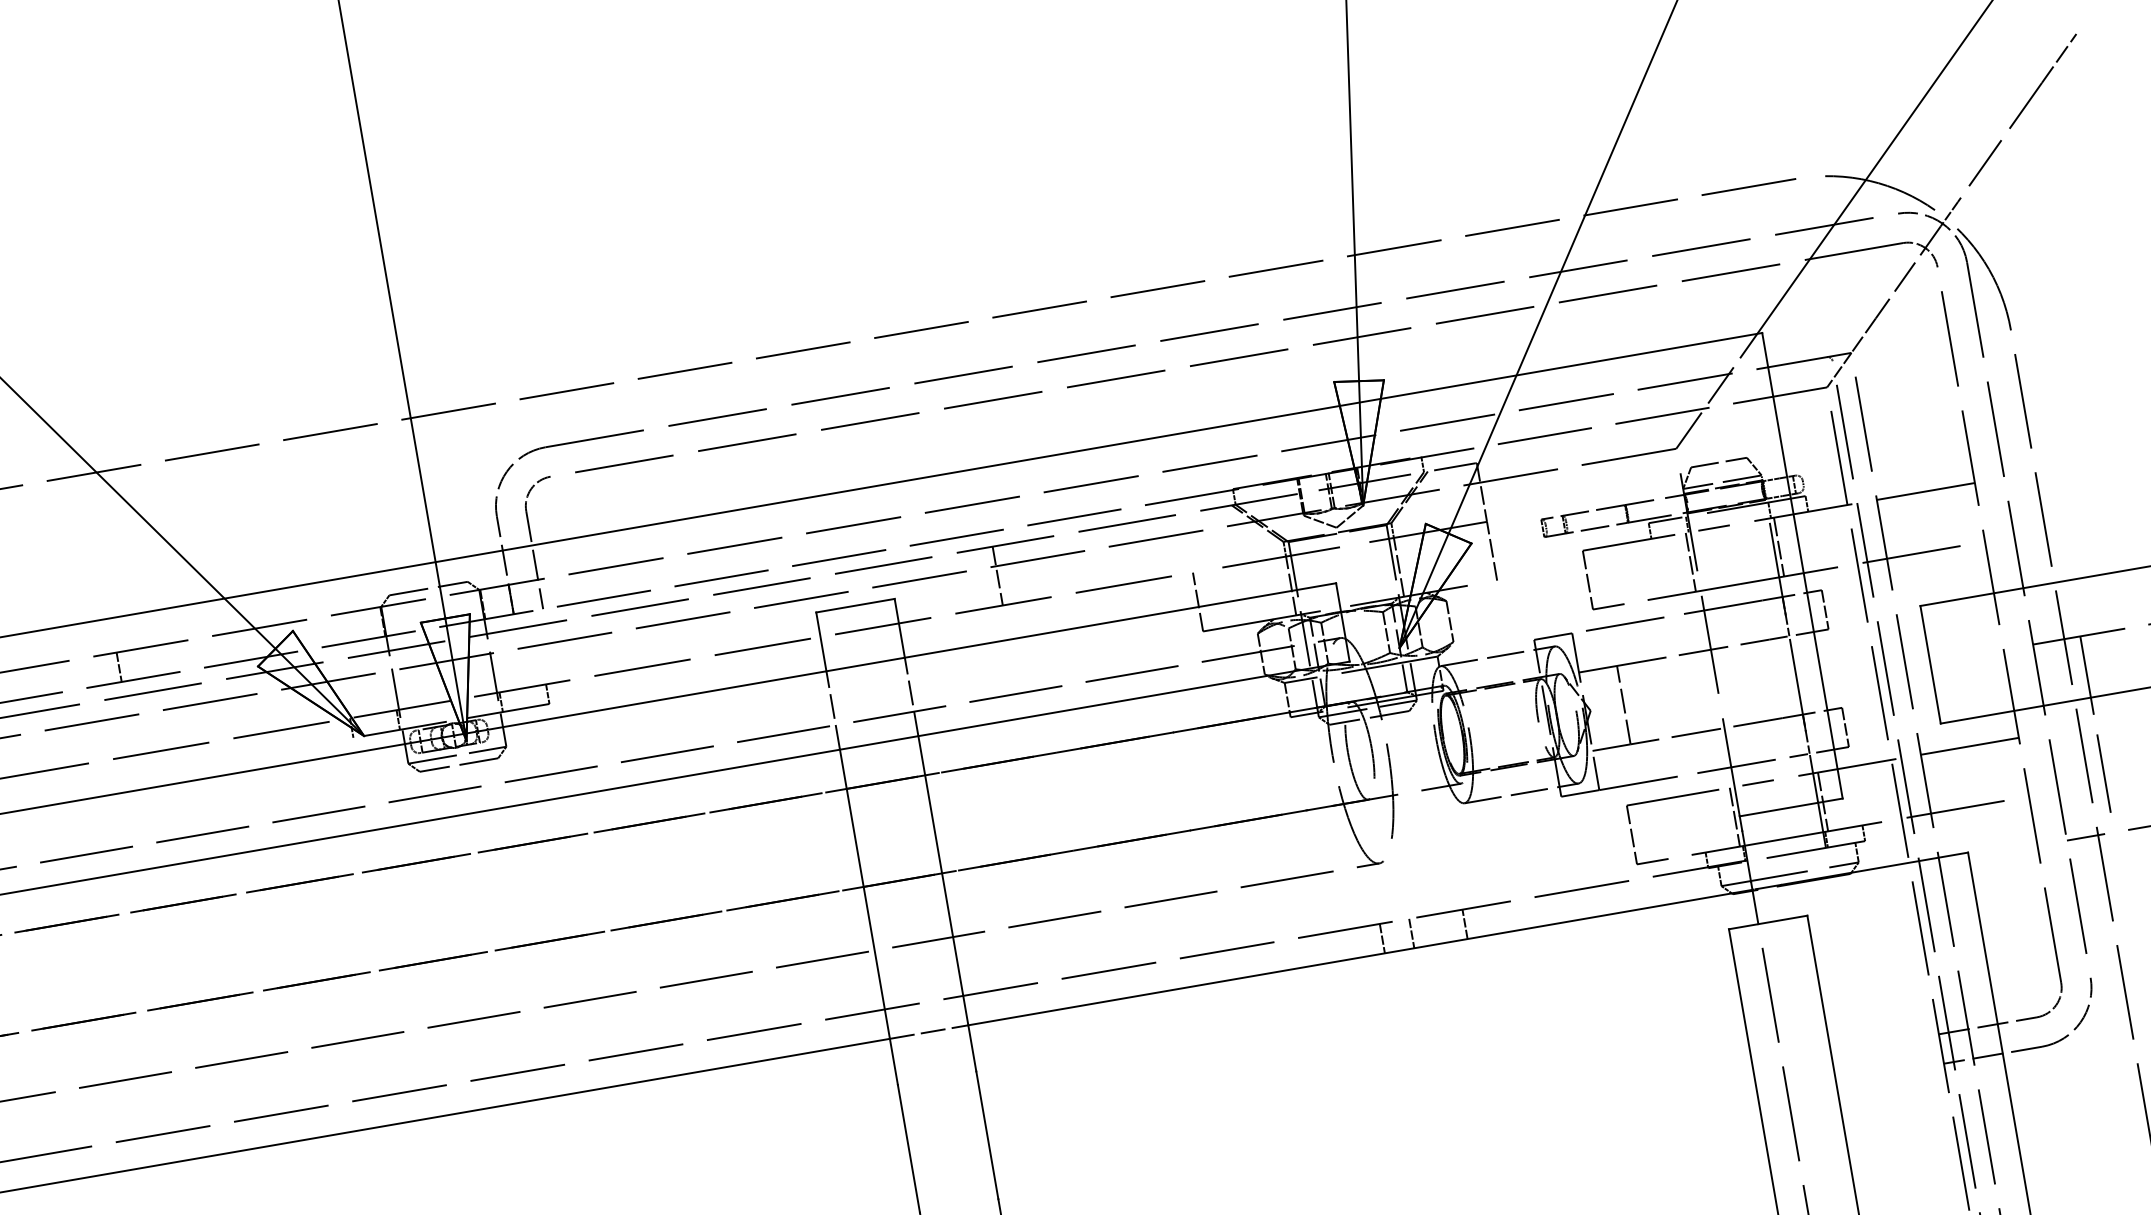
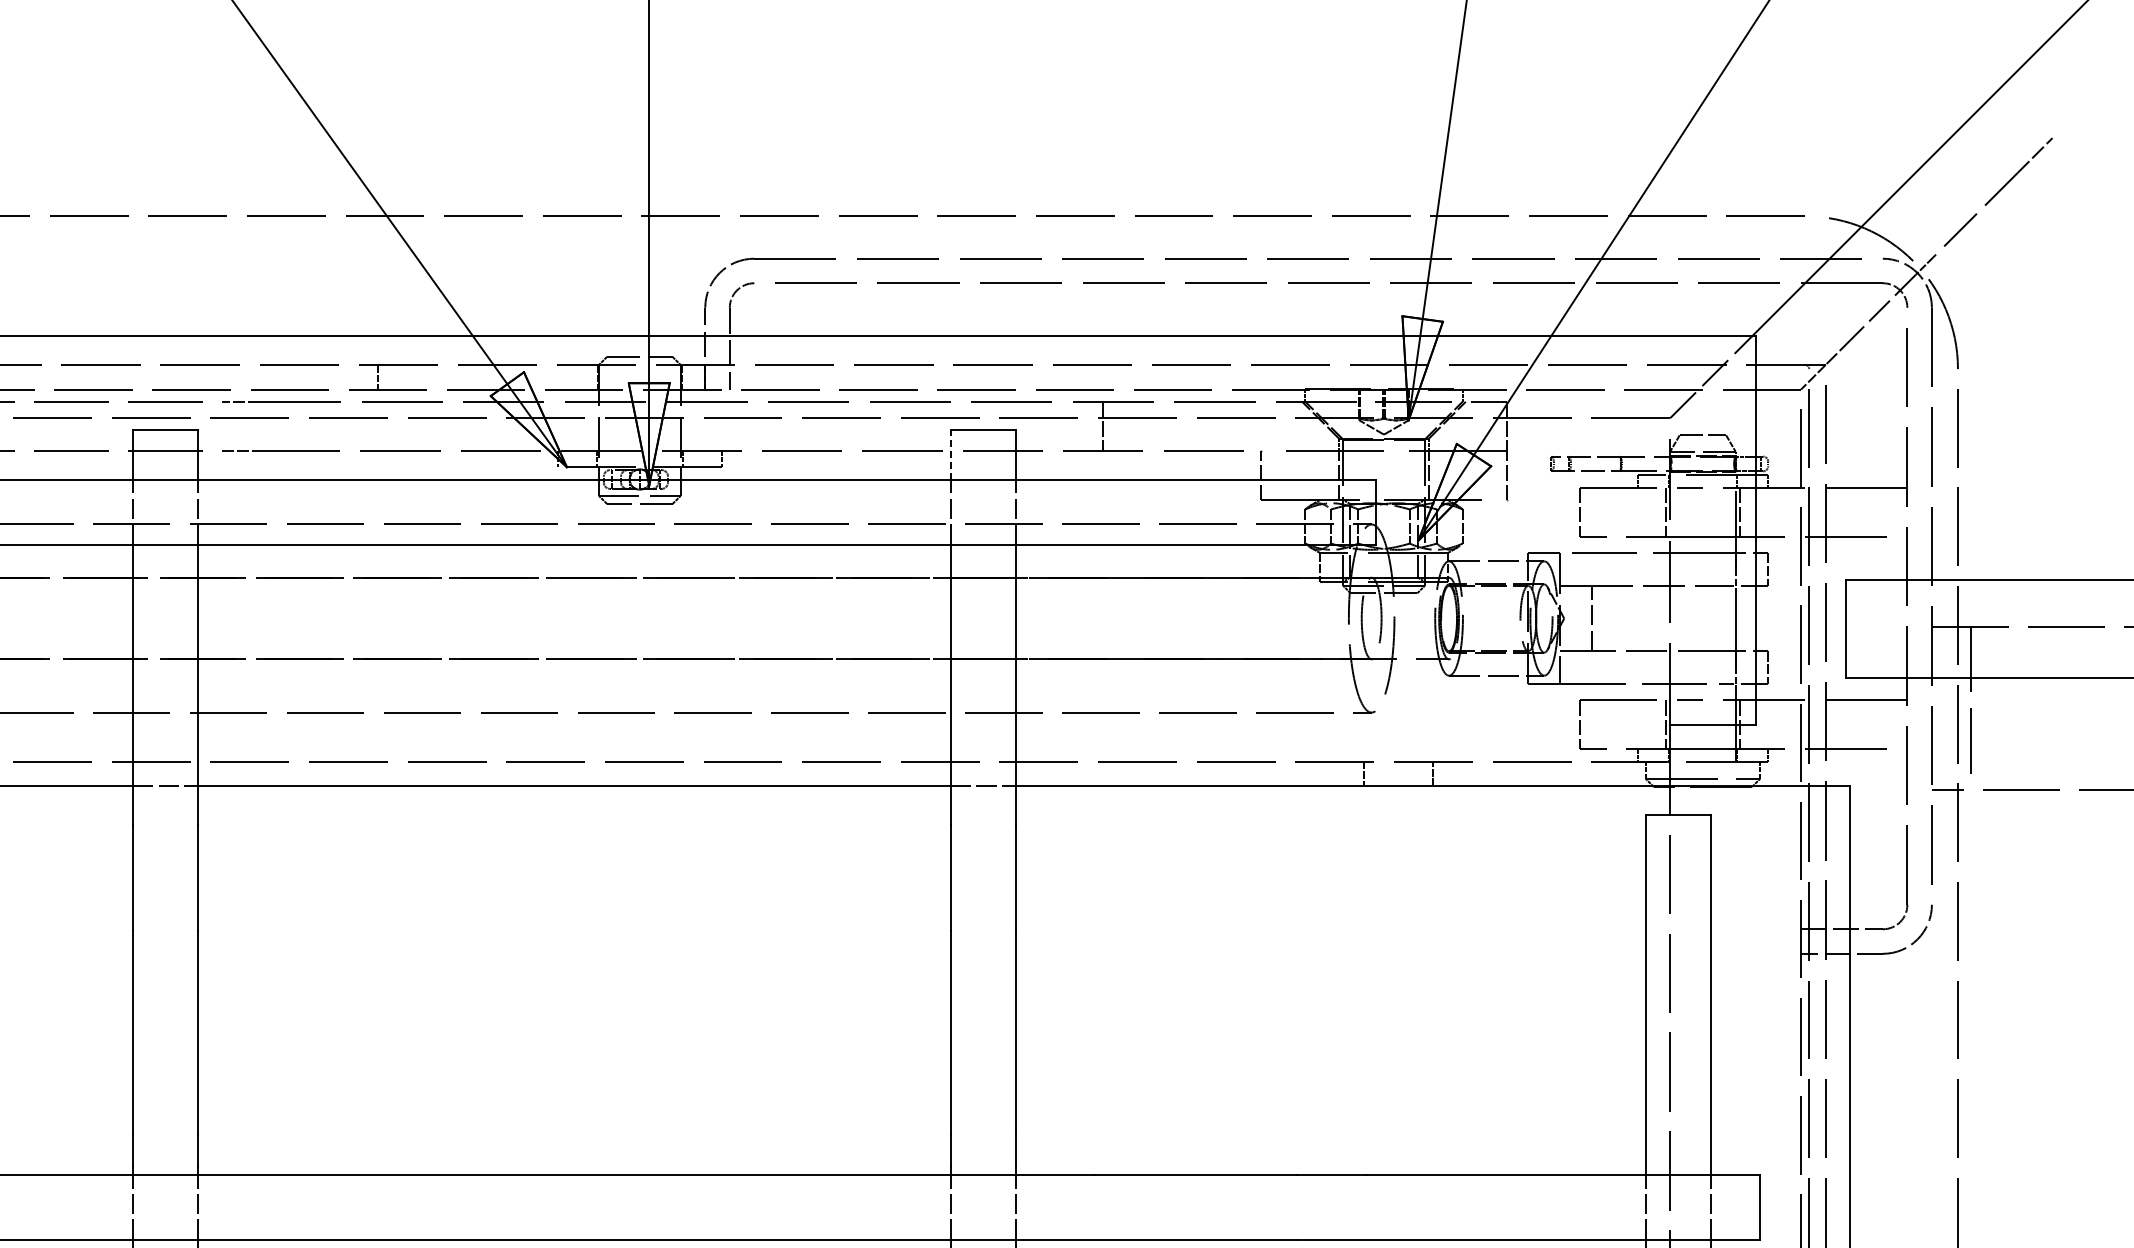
line: (821, 641) -> (950, 454), solid -> dashed
line: (1412, 932) -> (1388, 773), removed

